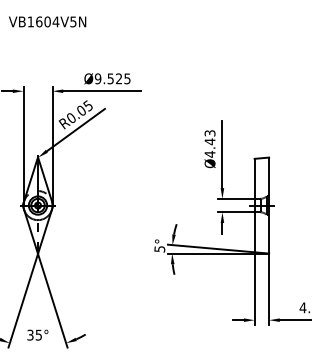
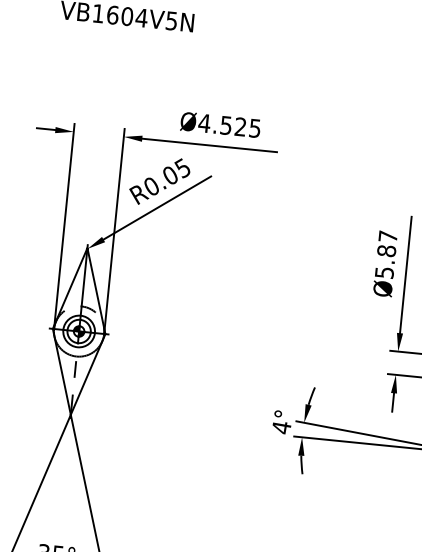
text: (97, 78) -> (203, 122), Ø9.525 -> Ø4.525
text: (209, 143) -> (385, 253), Ø4.43 -> Ø5.87
text: (159, 249) -> (280, 428), 5° -> 4°

